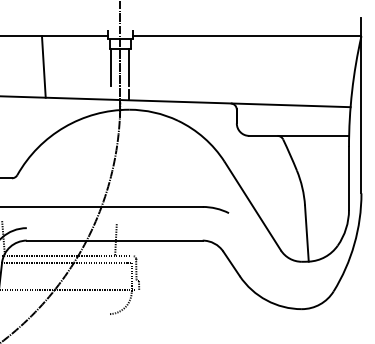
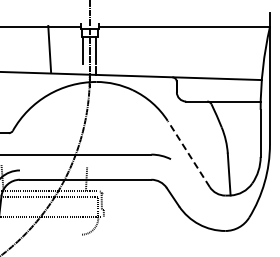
line: (43, 67) -> (49, 49), moved
line: (252, 206) -> (188, 154), solid -> dashed

